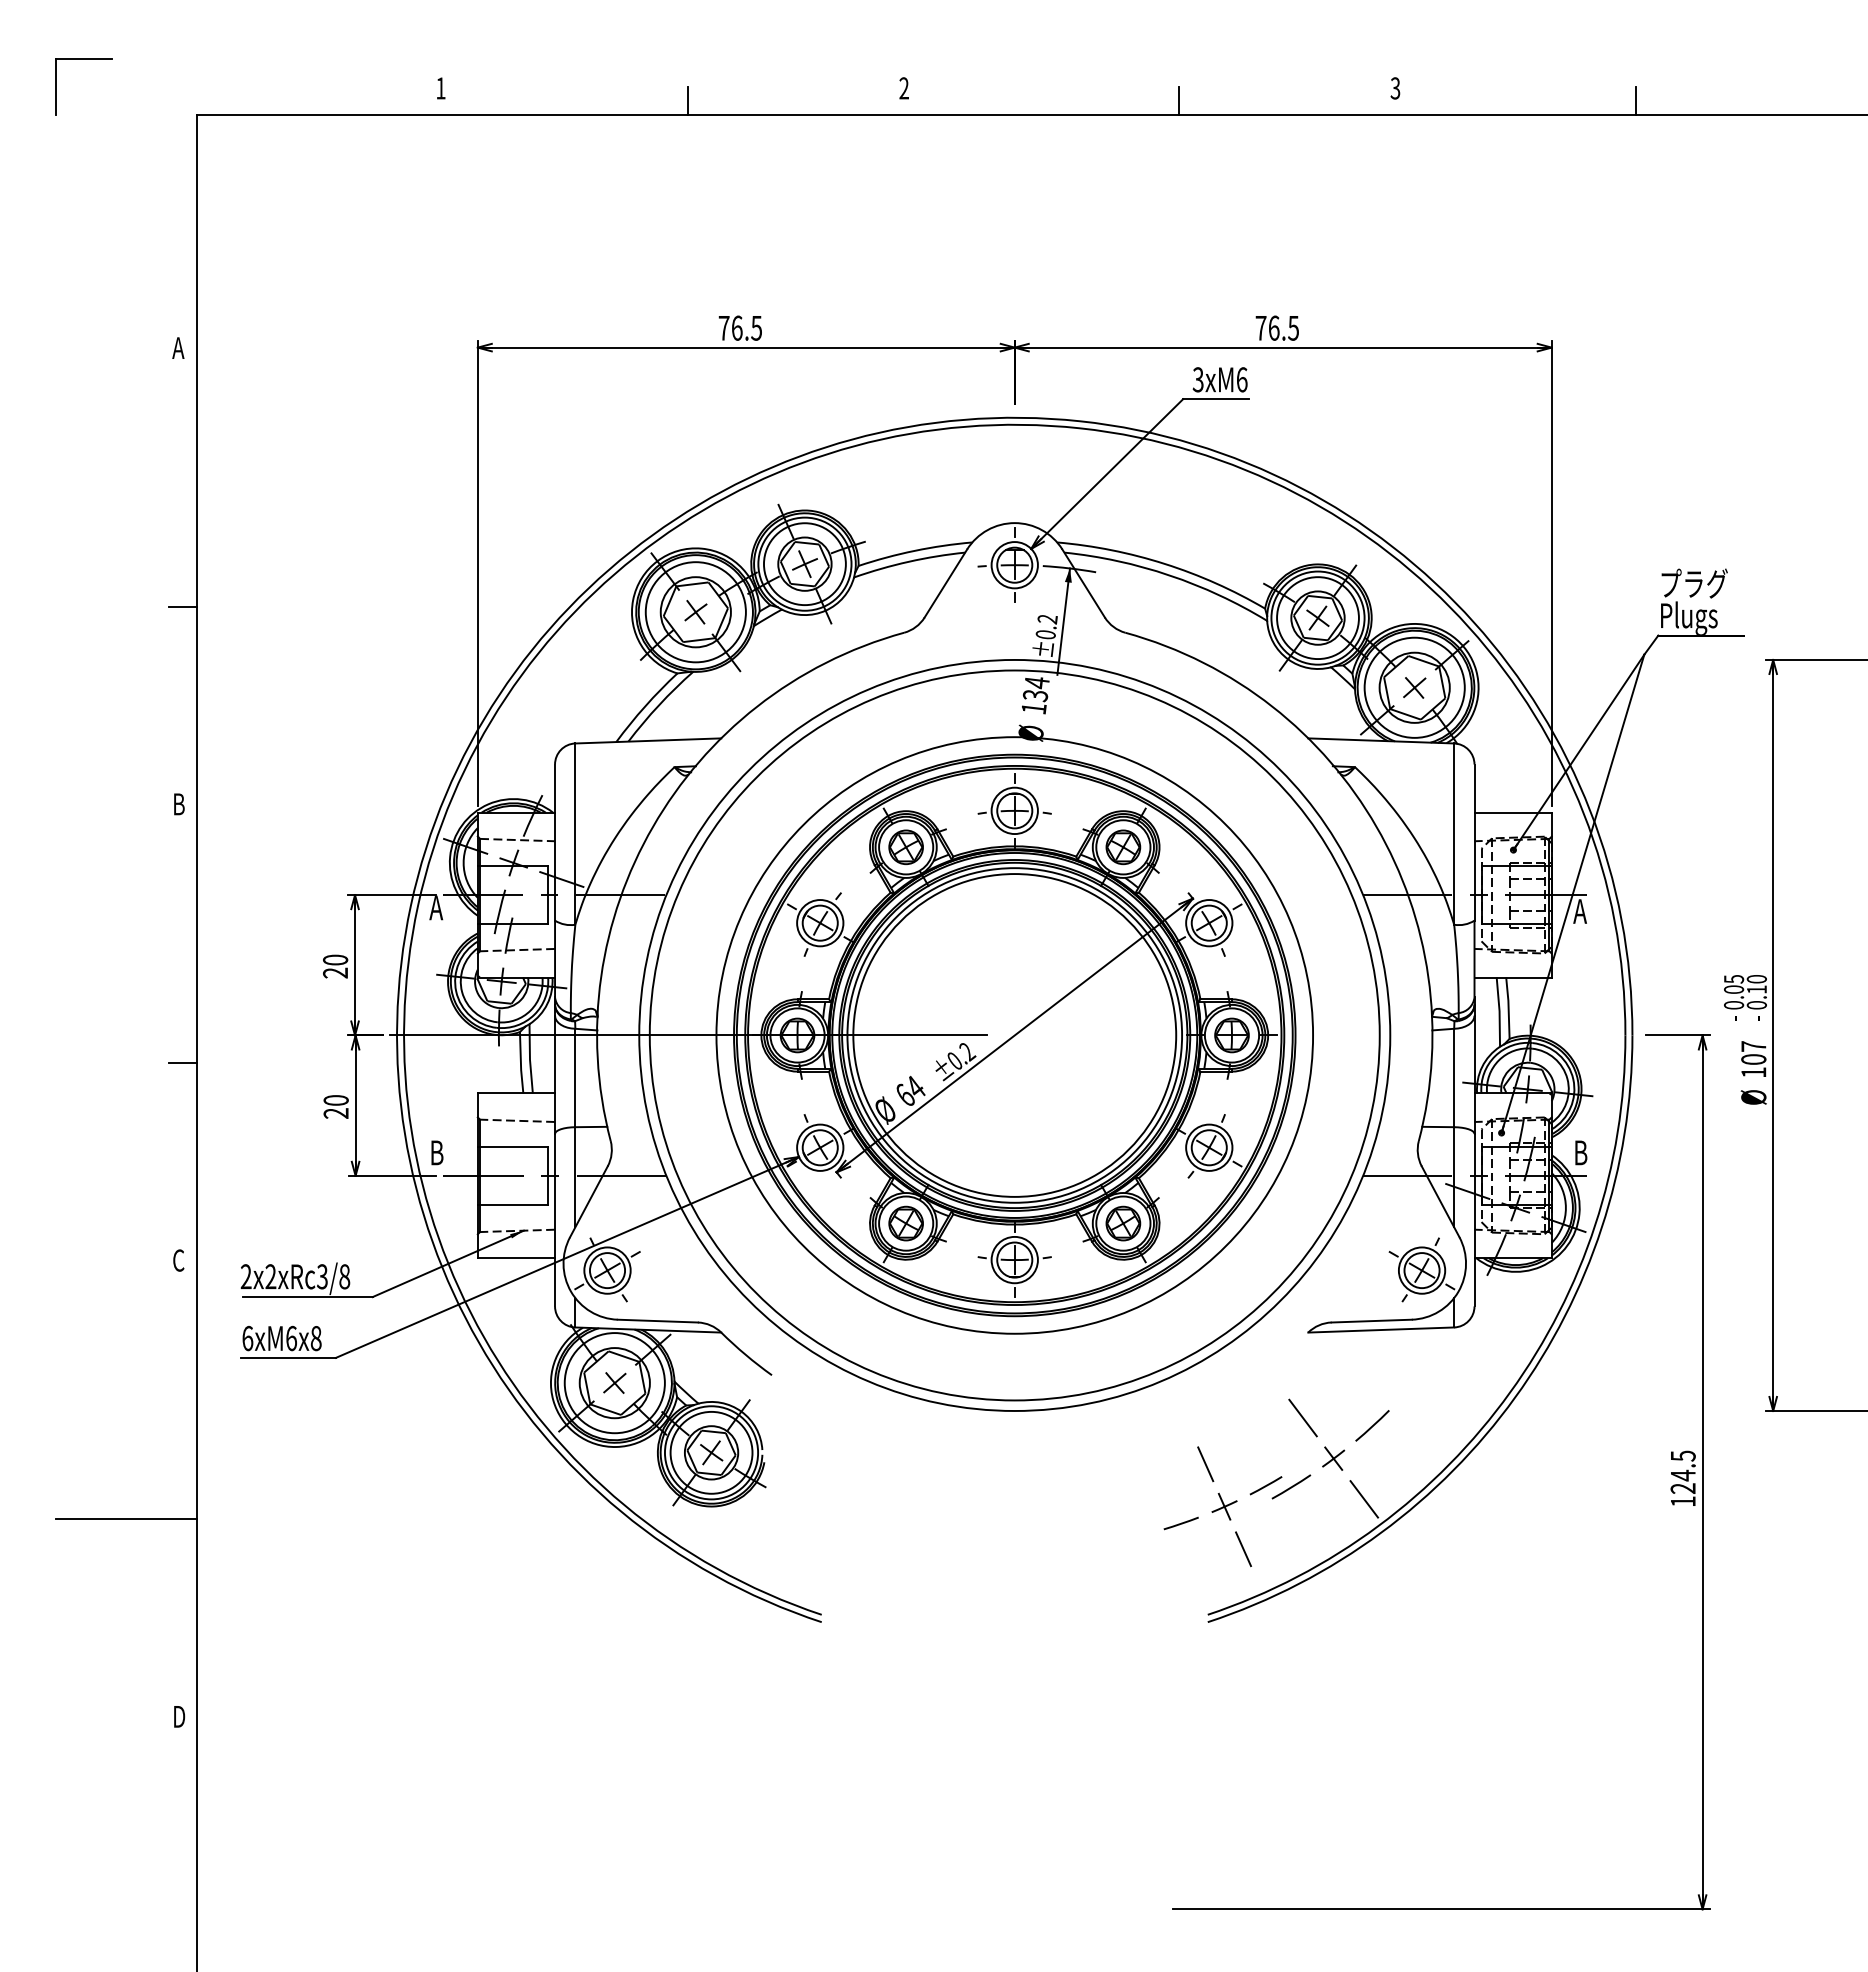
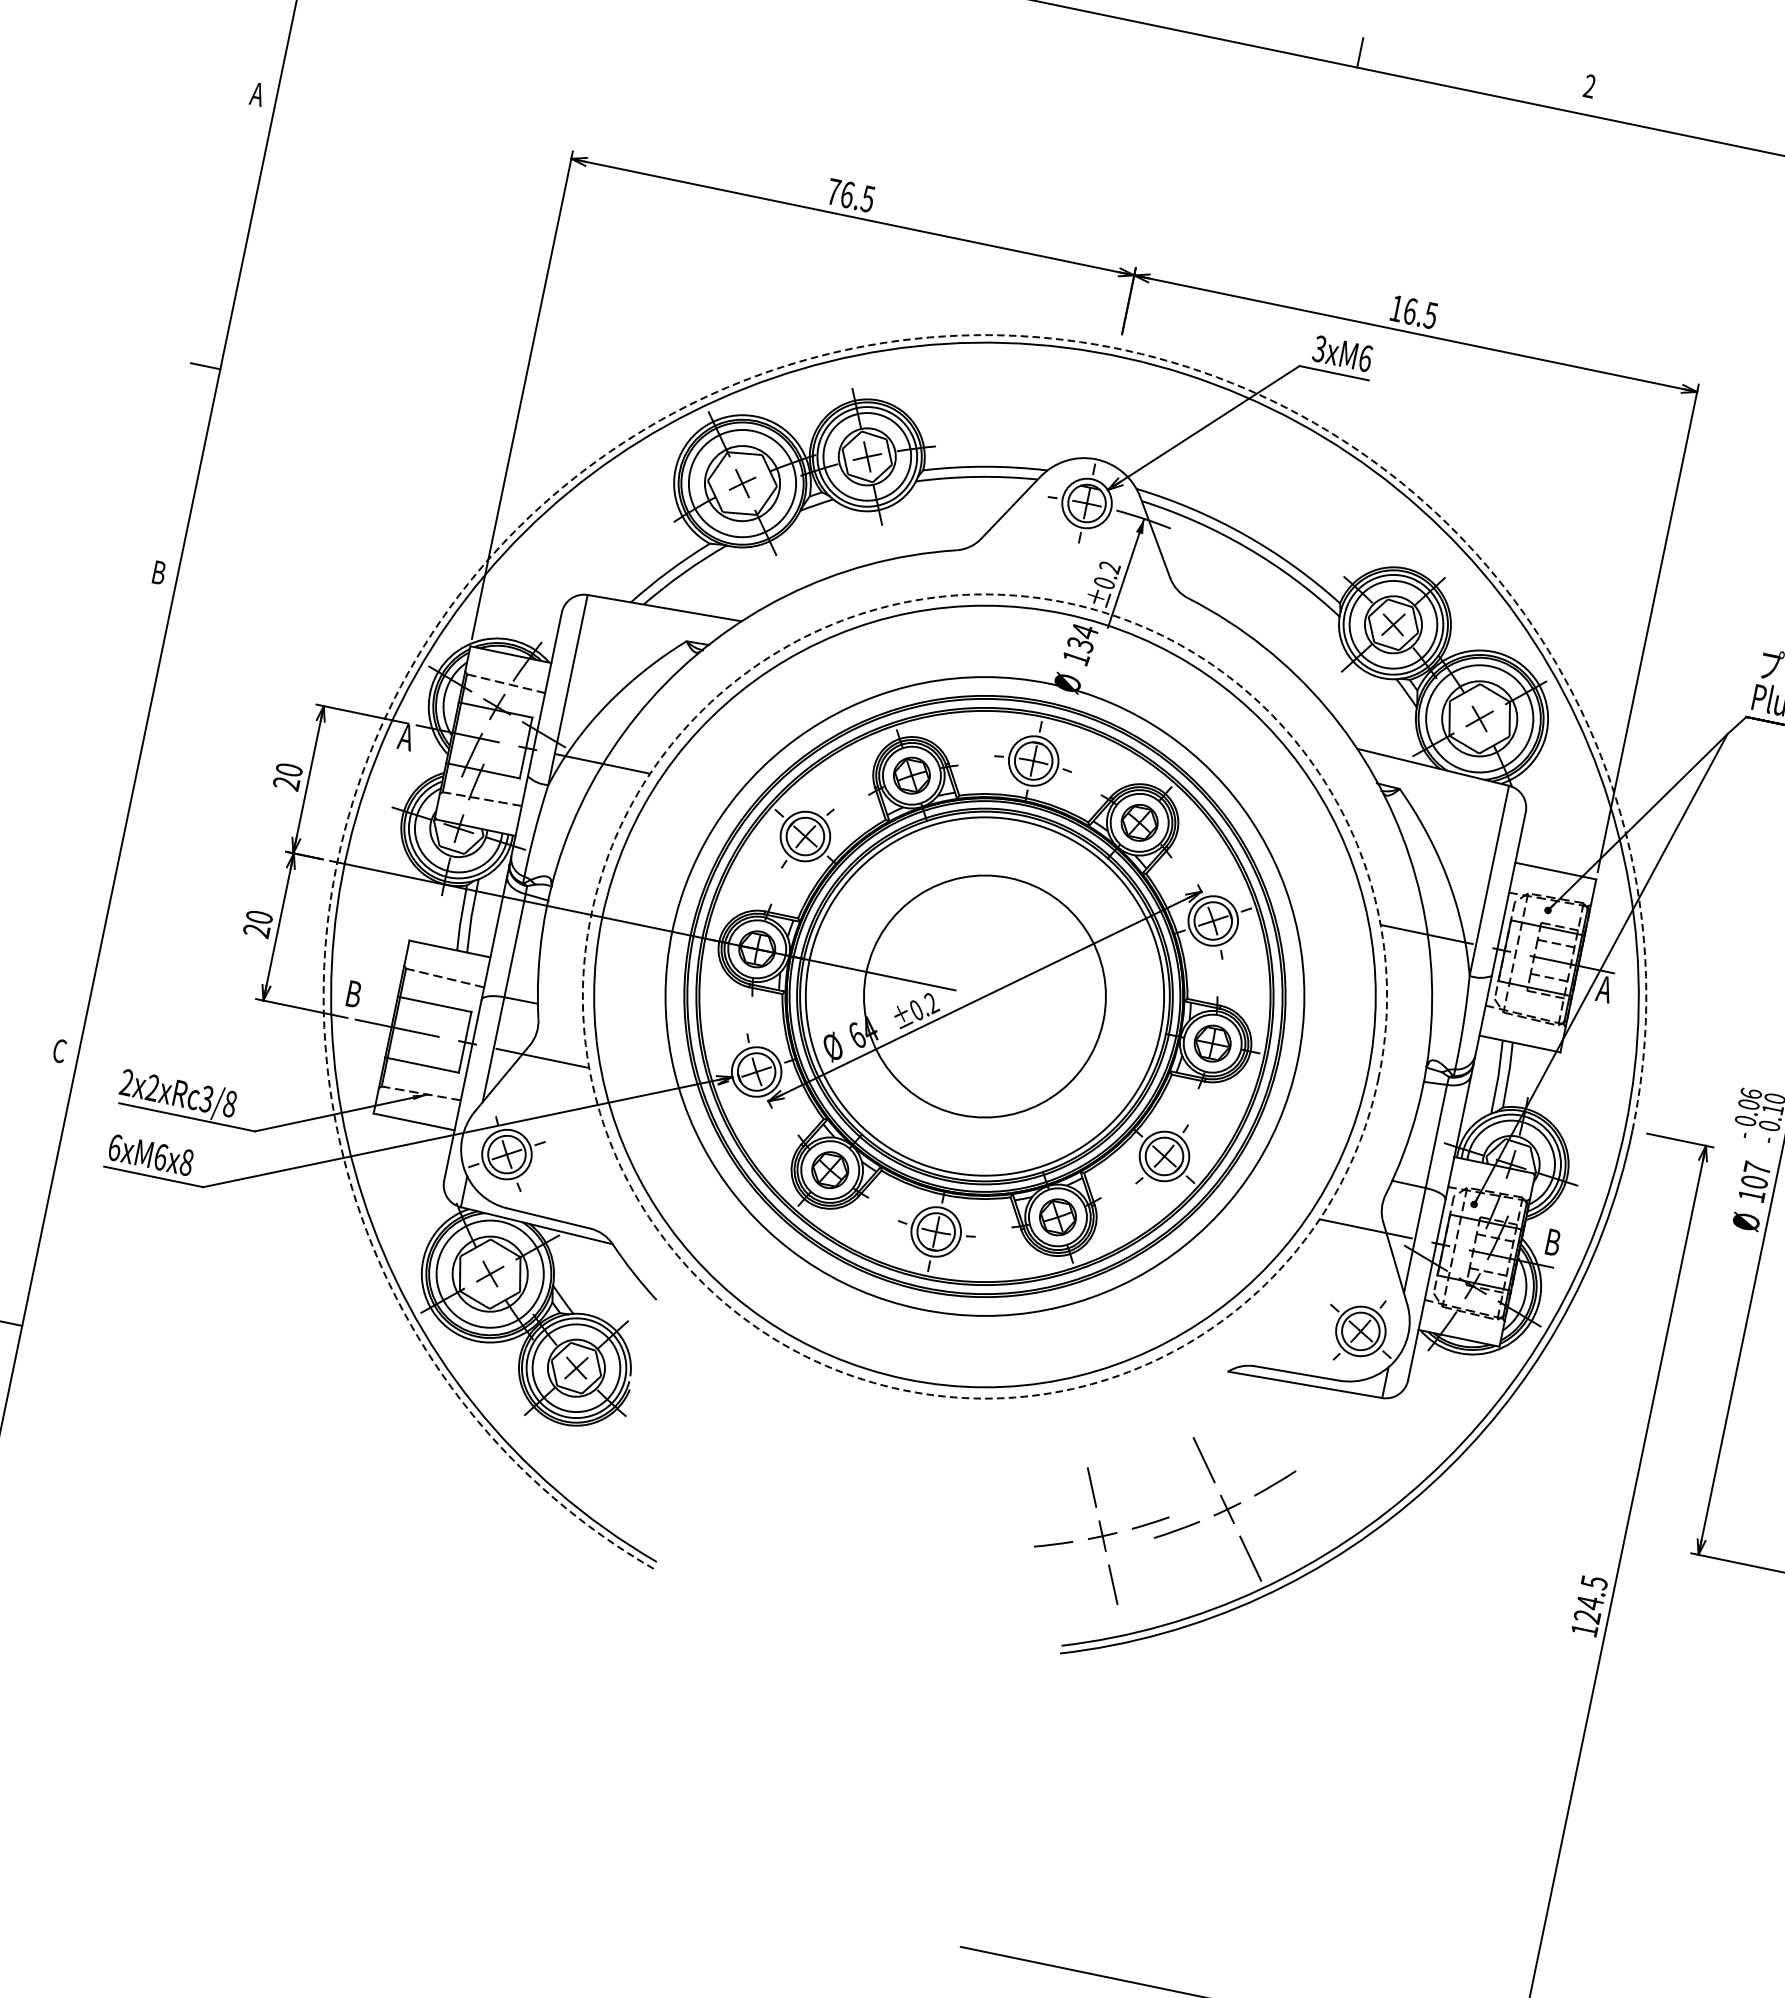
text: (1395, 88) -> (1589, 86), 3 -> 2
text: (1260, 328) -> (1396, 308), 76.5 -> 16.5
arc: (652, 535) -> (713, 393), solid -> dashed
text: (1734, 978) -> (1751, 1093), 0.05 -> 0.06
circle: (1014, 1034) -> (984, 995), solid -> dashed
circle: (1014, 1035) -> (984, 996), size x0.7
line: (182, 1062) -> (106, 844), removed

